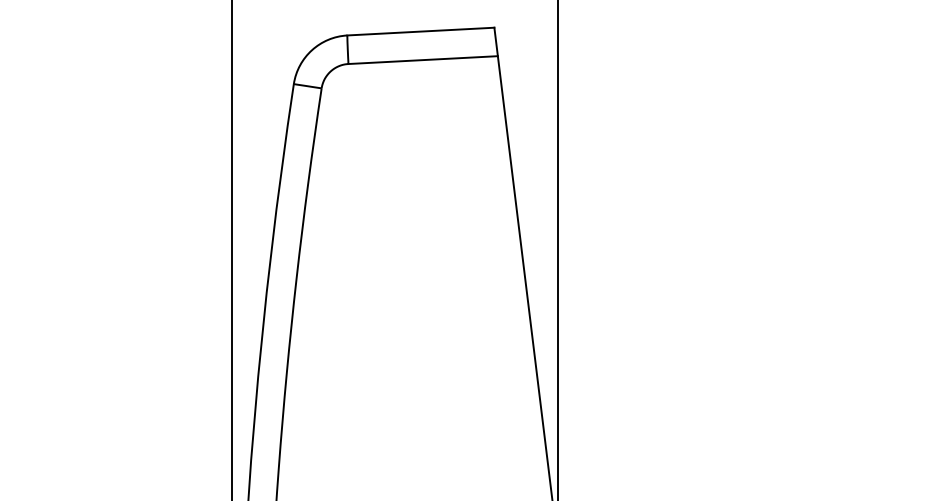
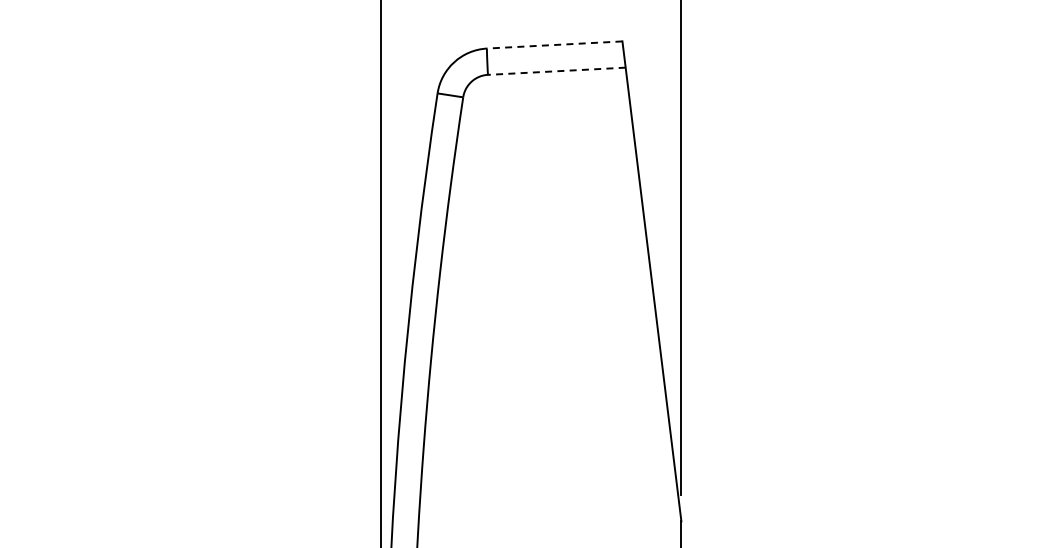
line: (420, 32) -> (554, 45), solid -> dashed
line: (422, 60) -> (556, 71), solid -> dashed

